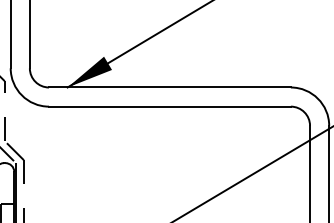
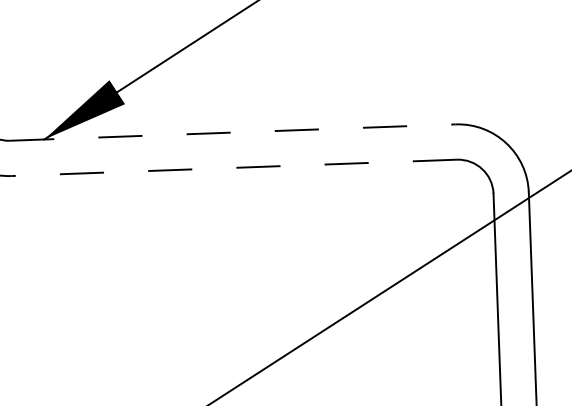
line: (169, 87) -> (232, 132), solid -> dashed
line: (169, 106) -> (233, 167), solid -> dashed

